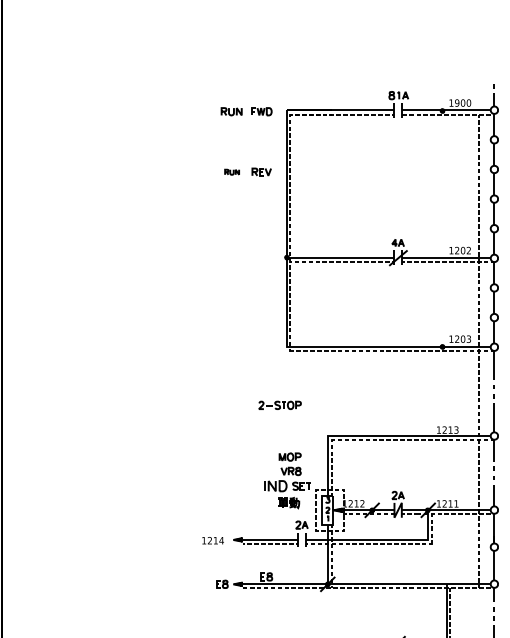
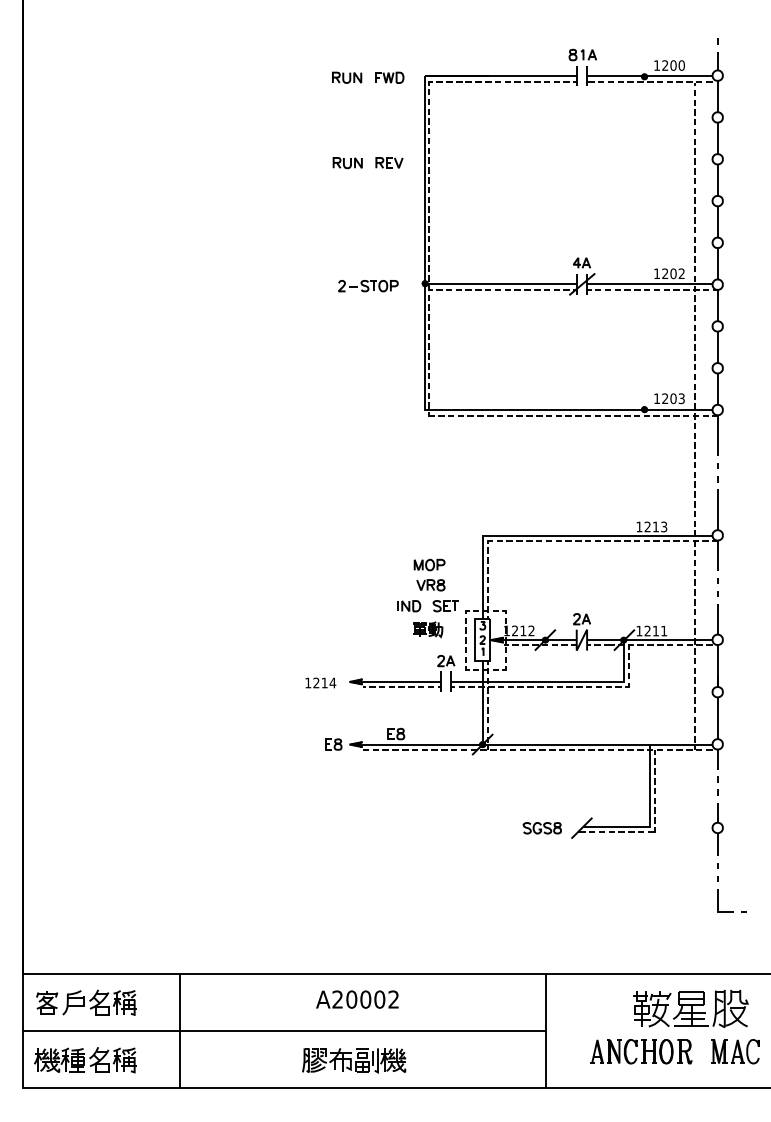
text: (457, 103) -> (665, 65), 1900 -> 1200
part: (231, 172) -> (347, 163), size x1.43
part: (280, 405) -> (368, 286), moved
part: (275, 486) -> (409, 606), size x0.71

